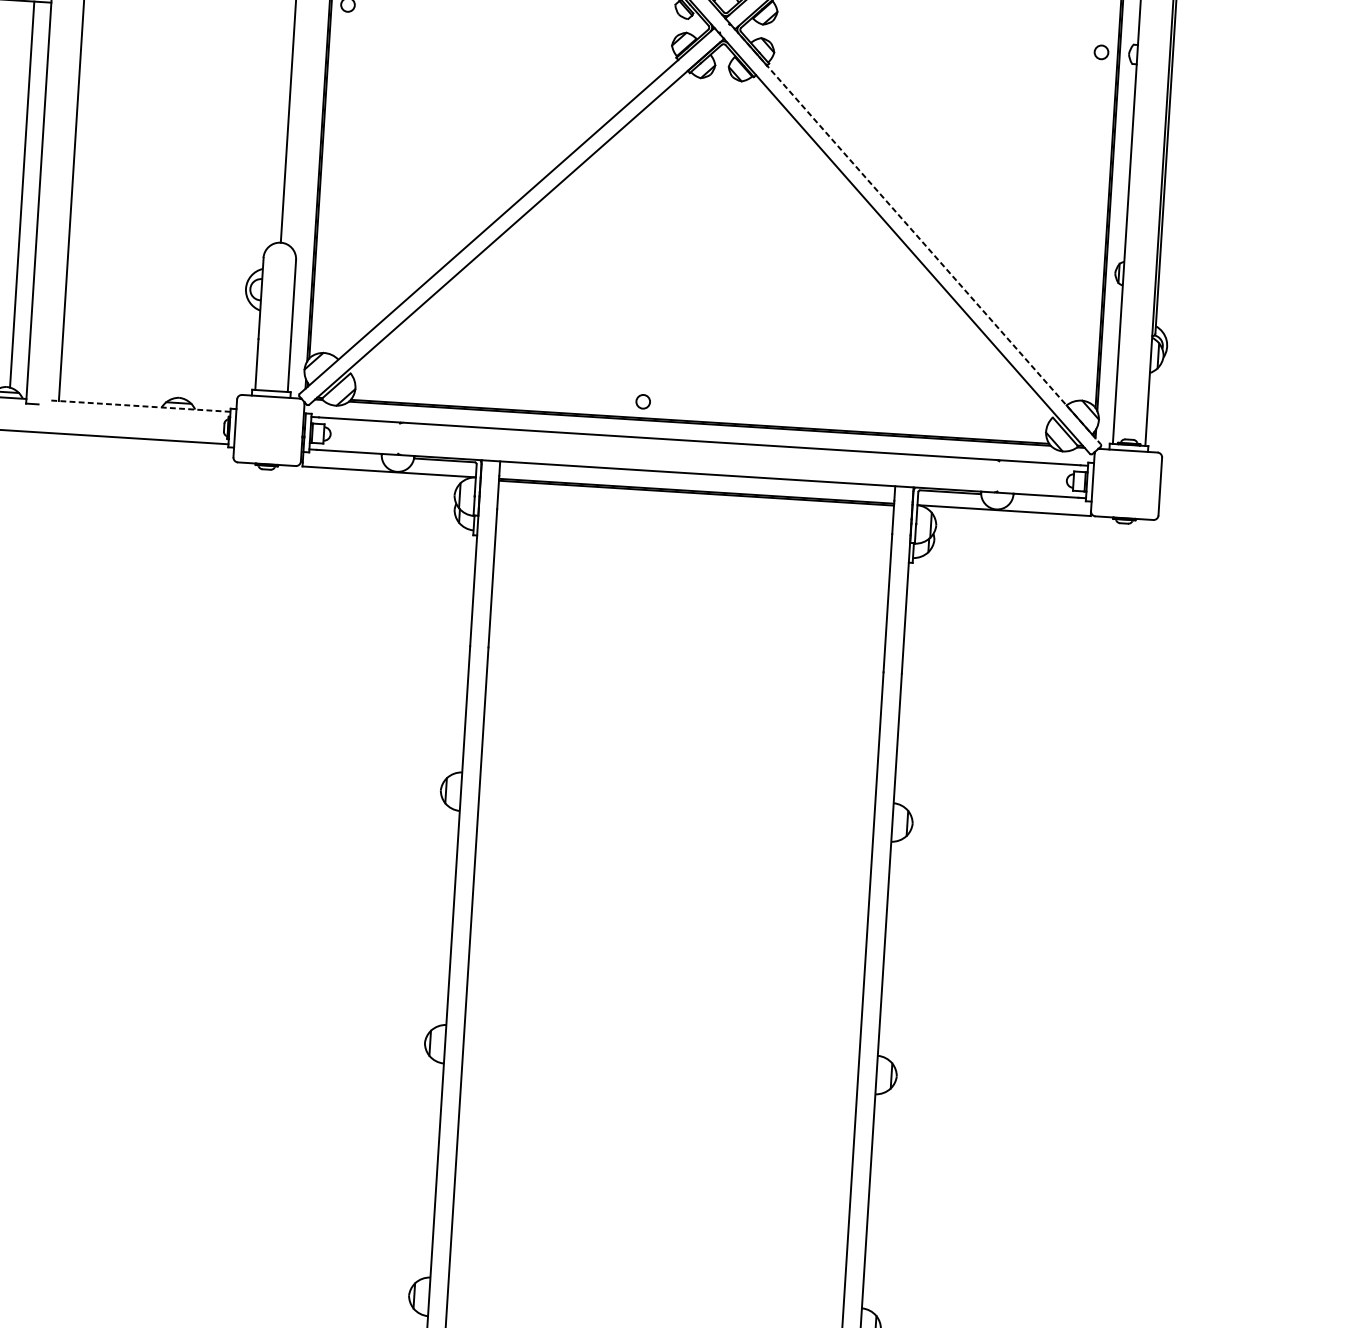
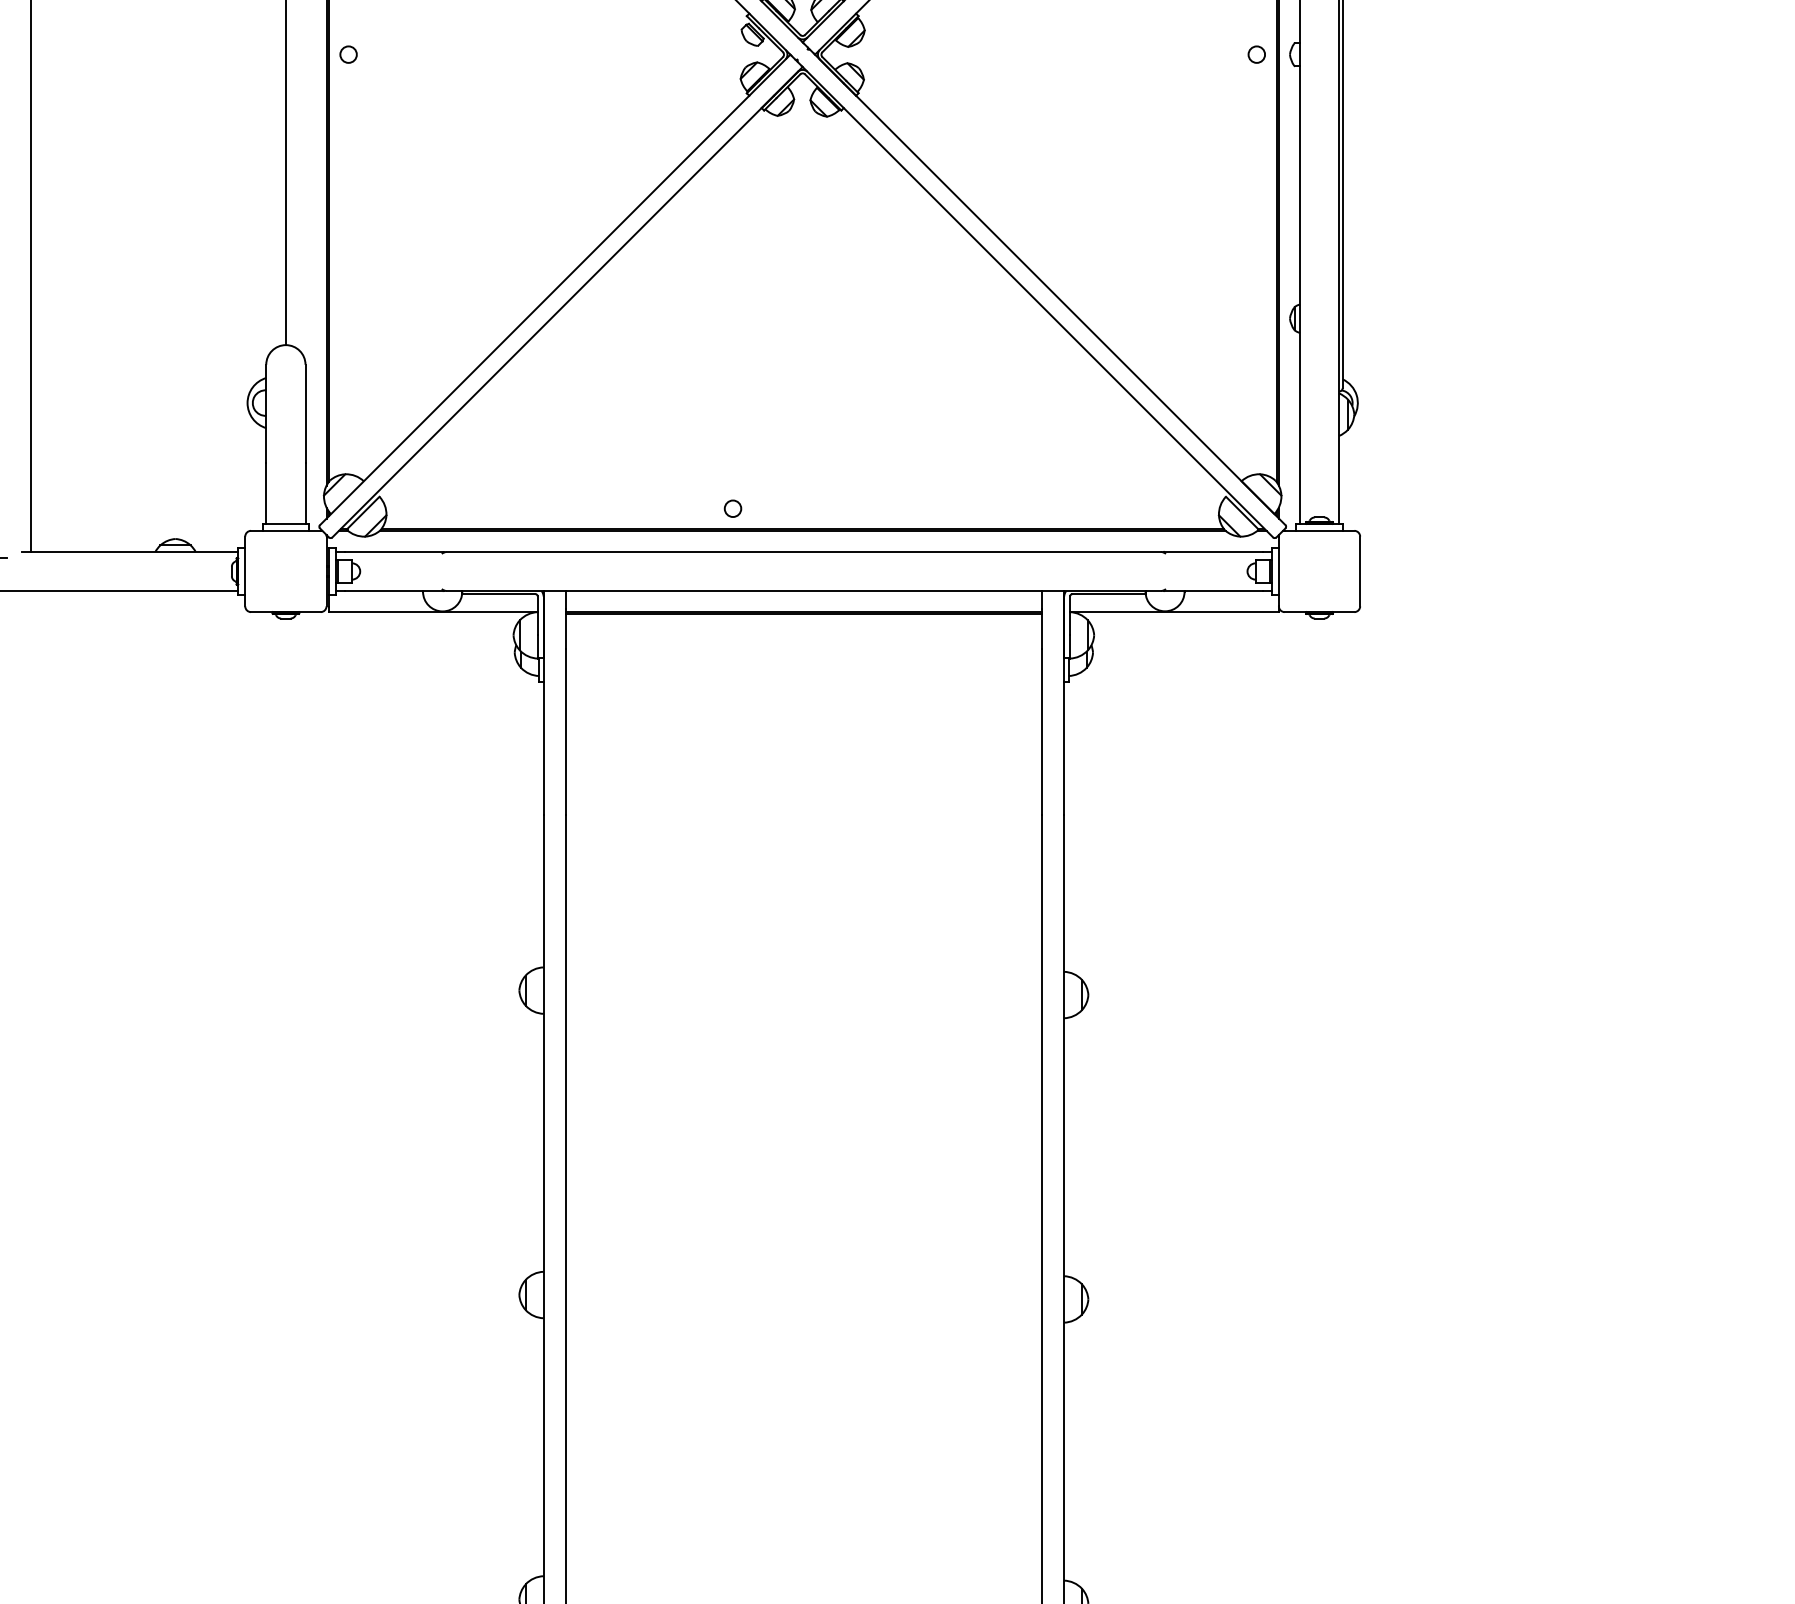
line: (918, 236) -> (1050, 289), dashed -> solid
line: (140, 405) -> (129, 551), dashed -> solid

